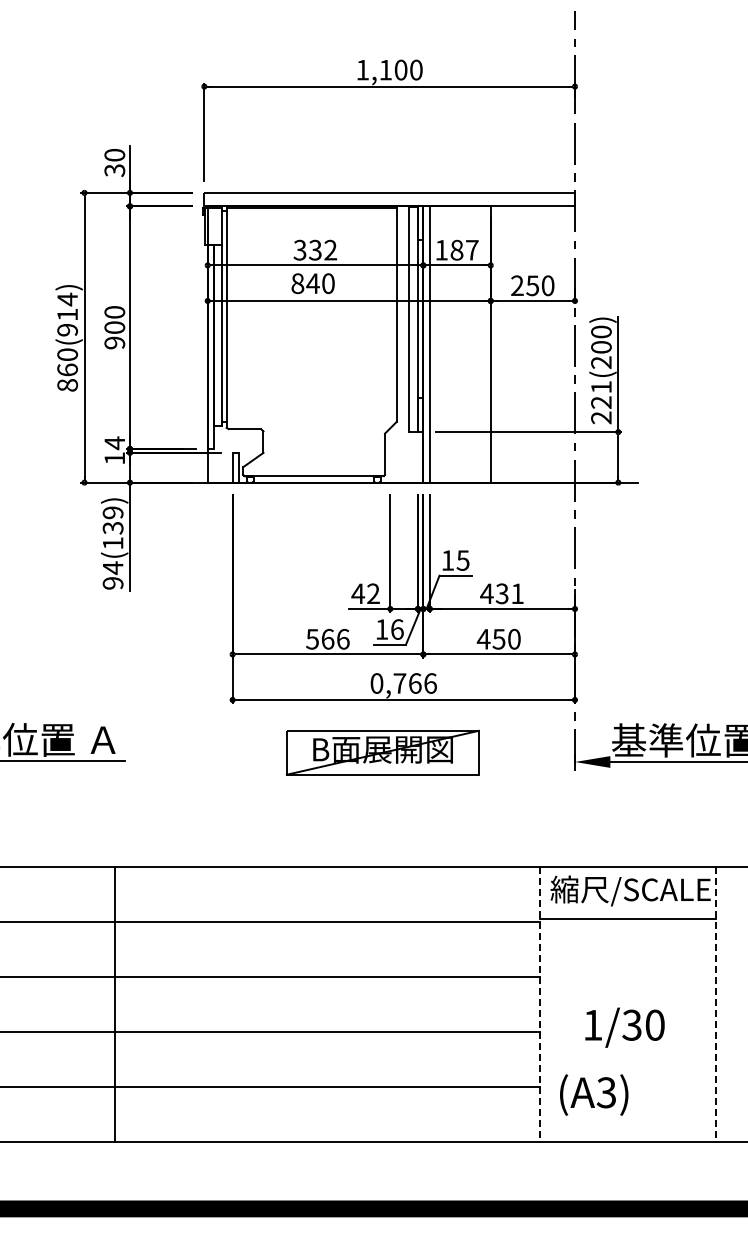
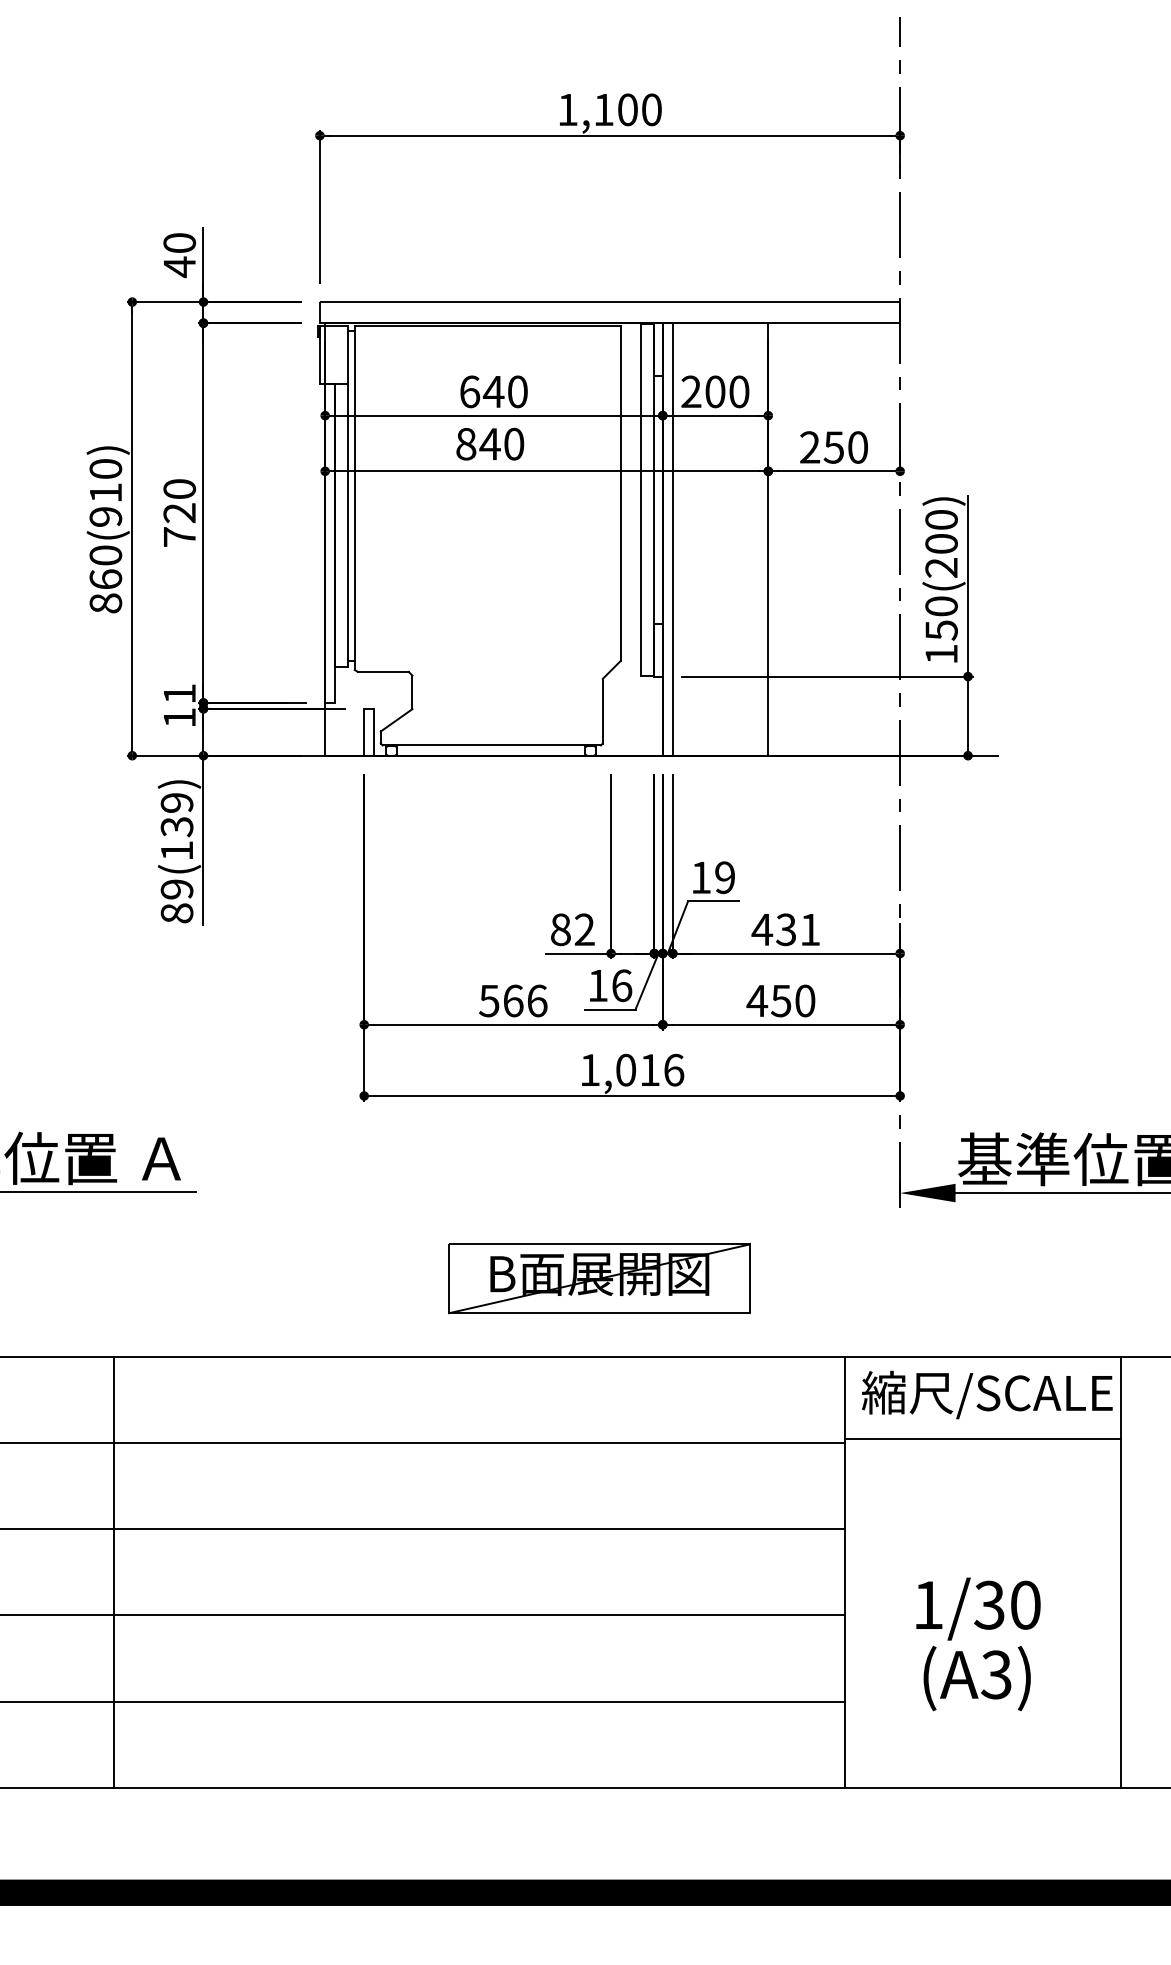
text: (114, 170) -> (179, 267), 30 -> 40
text: (315, 249) -> (493, 390), 332 -> 640
text: (456, 249) -> (714, 390), 187 -> 200
text: (67, 299) -> (105, 468), 860(914) -> 860(910)
text: (114, 335) -> (179, 525), 900 -> 720
text: (601, 402) -> (941, 630), 221(200) -> 150(200)
text: (114, 443) -> (179, 694), 14 -> 11
text: (462, 560) -> (724, 877), 15 -> 19
text: (112, 575) -> (176, 901), 94(139) -> 89(139)
text: (358, 593) -> (561, 929), 42 -> 82
text: (395, 683) -> (619, 1070), 0,766 -> 1,016
part: (382, 752) -> (598, 1278), moved
line: (114, 1004) -> (113, 1572), moved
line: (539, 1004) -> (844, 1572), dashed -> solid
line: (716, 1004) -> (1121, 1572), dashed -> solid
text: (594, 1094) -> (977, 1677), moved

